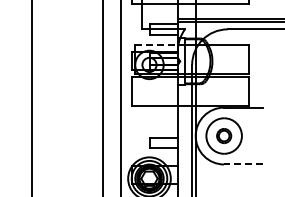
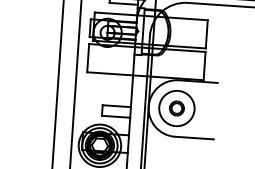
line: (157, 45) -> (116, 14), dashed -> solid
line: (243, 164) -> (194, 138), dashed -> solid

